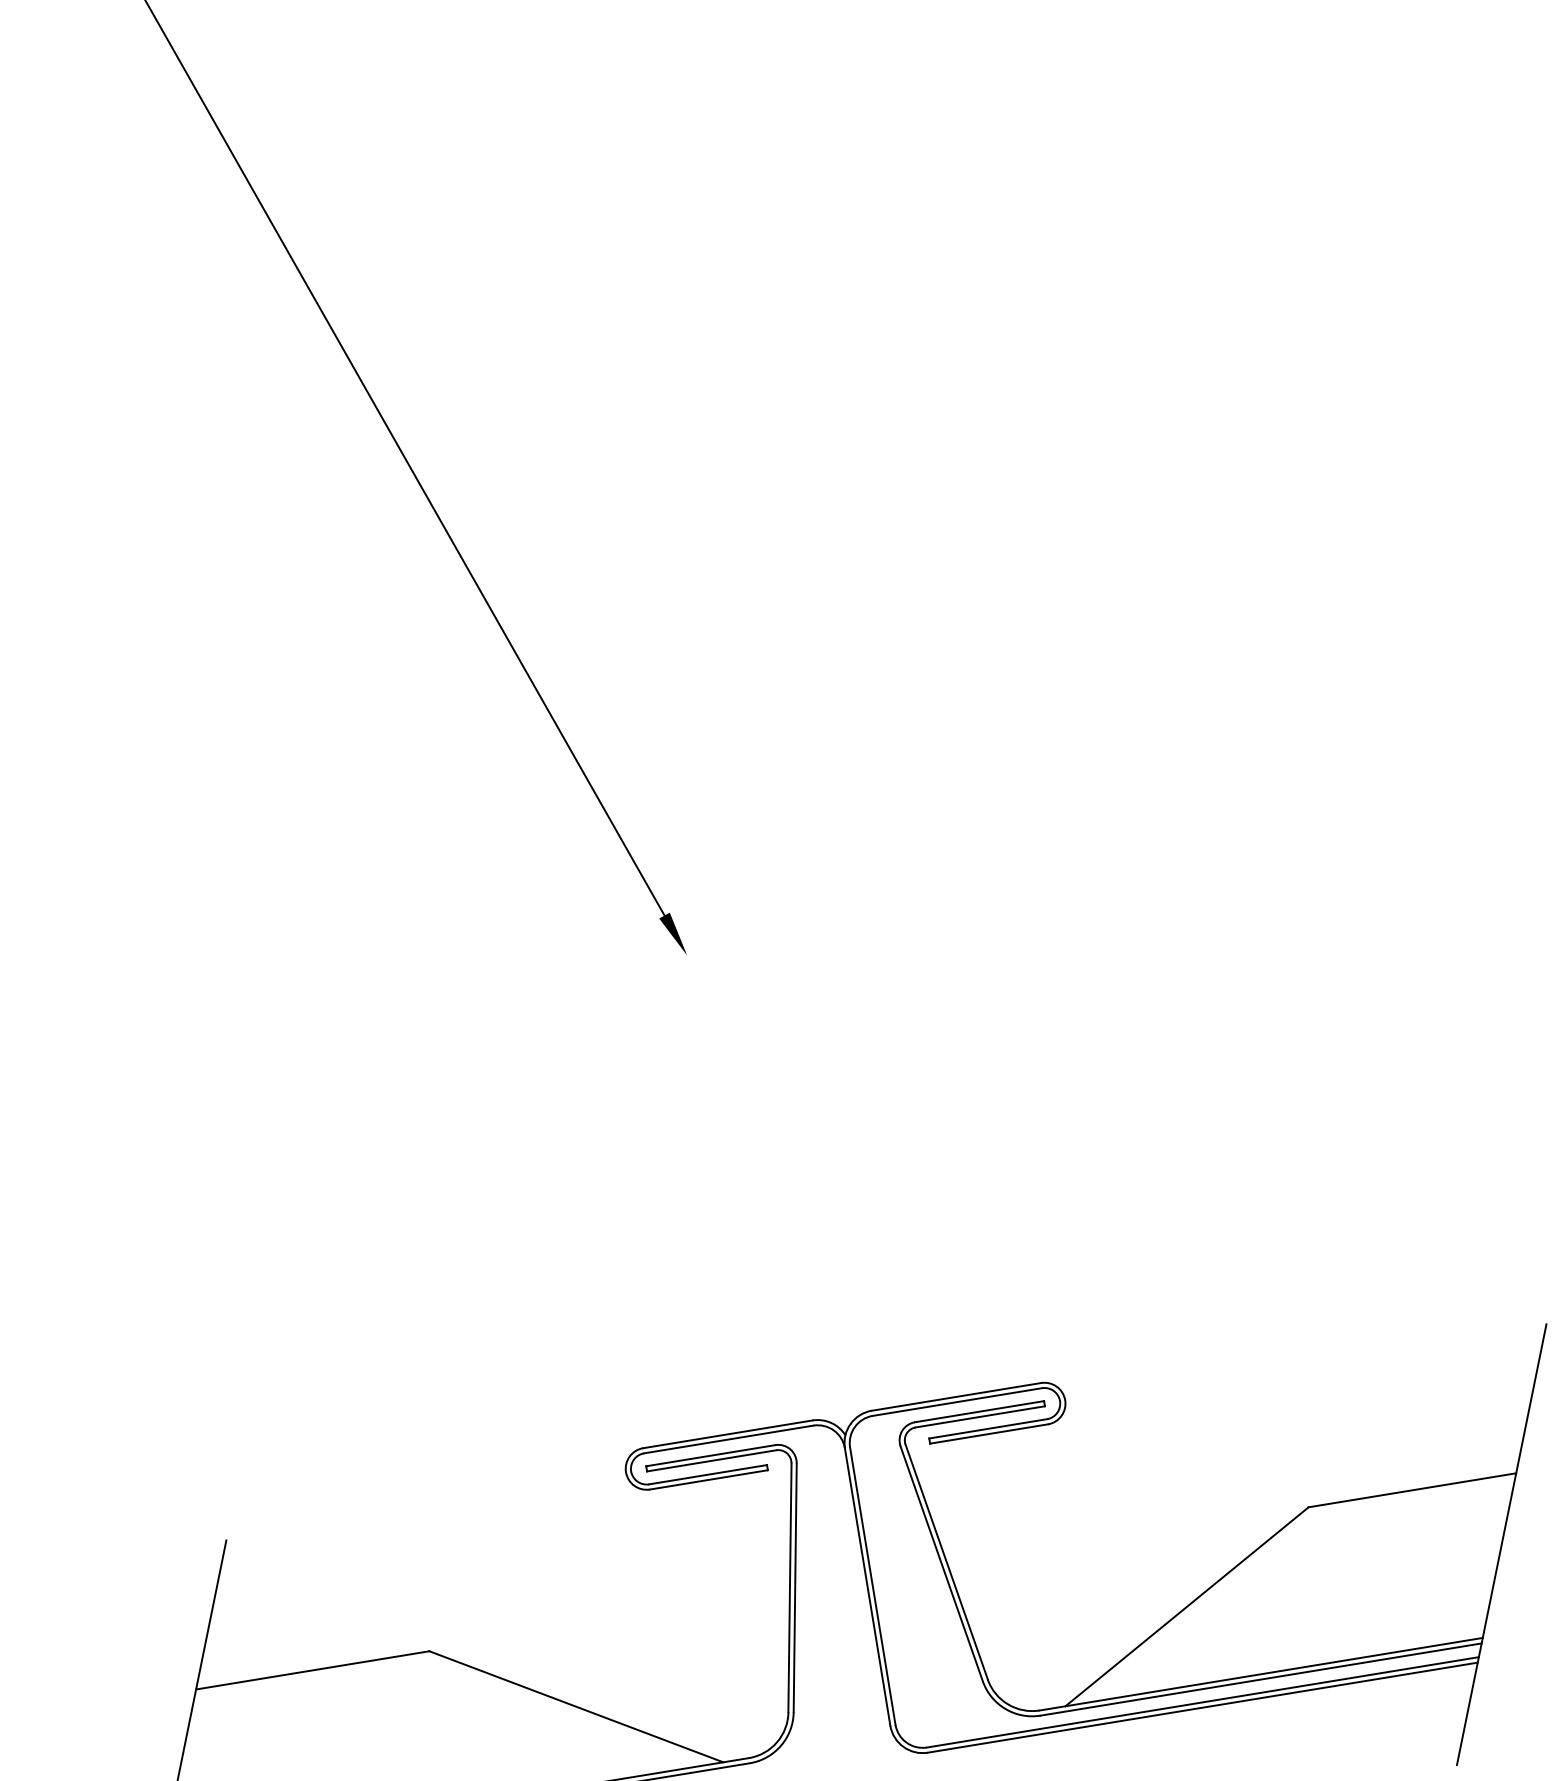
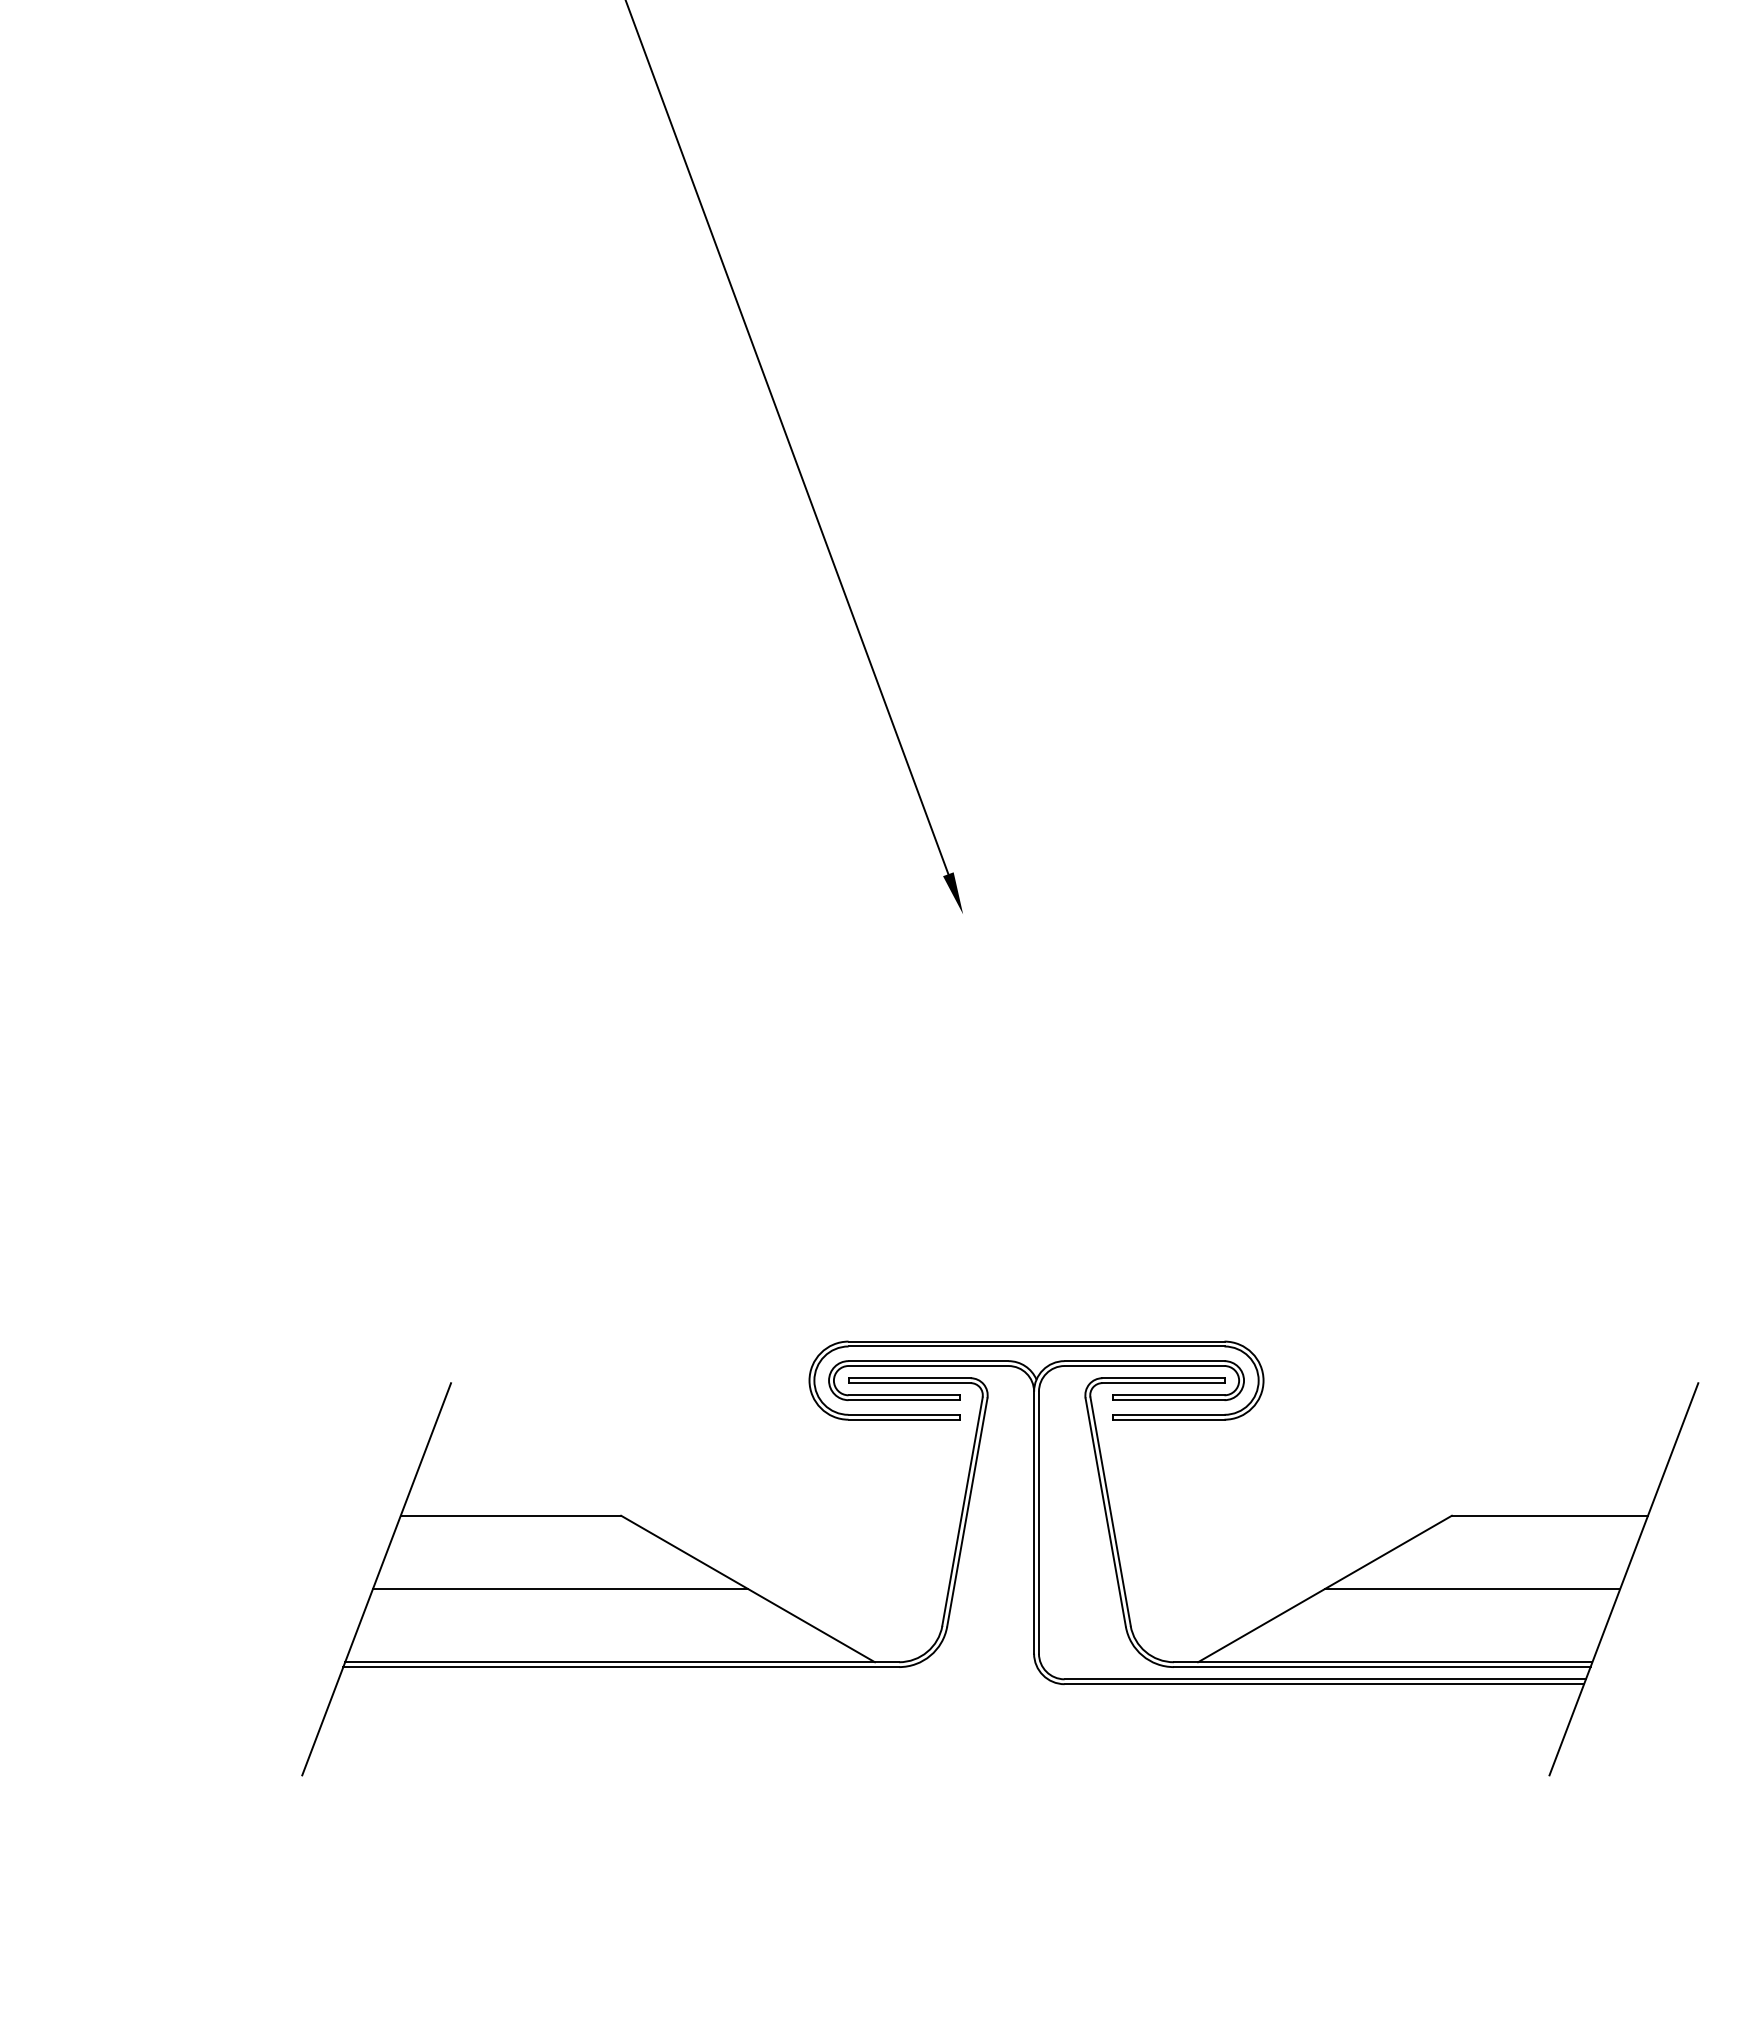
part: (839, 1400) -> (1036, 1346), added
line: (1343, 1581) -> (1472, 1589), added
line: (377, 1739) -> (560, 1589), added

